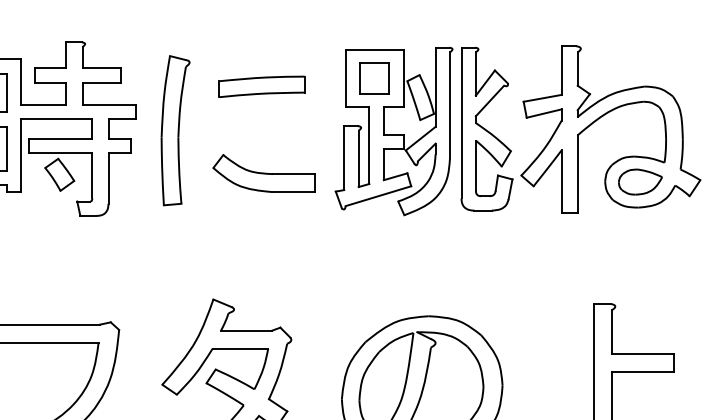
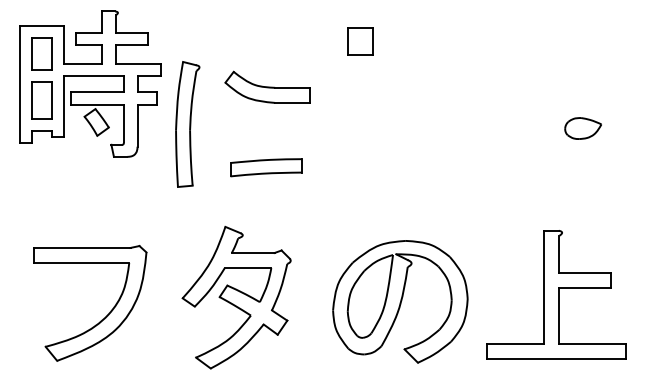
part: (262, 86) -> (266, 167), moved
part: (526, 118) -> (487, 75), removed
part: (175, 130) -> (187, 124), moved
part: (263, 172) -> (267, 86), moved

